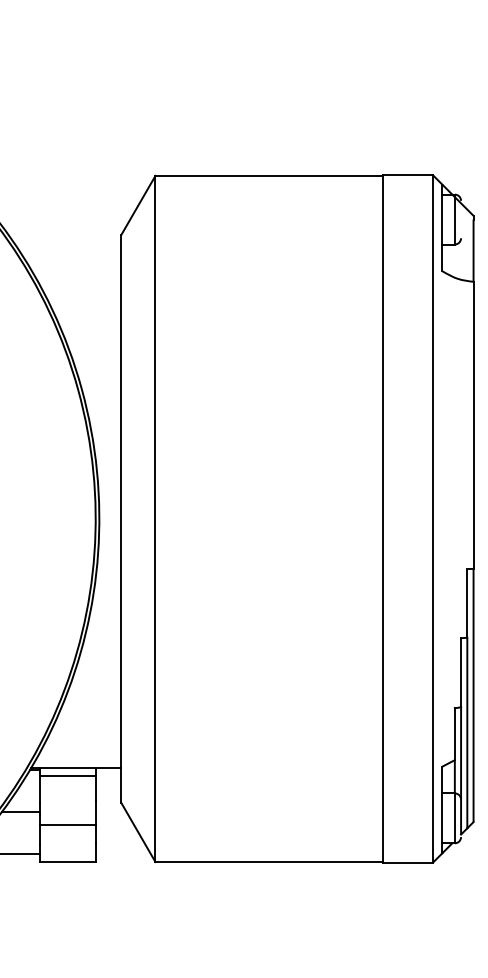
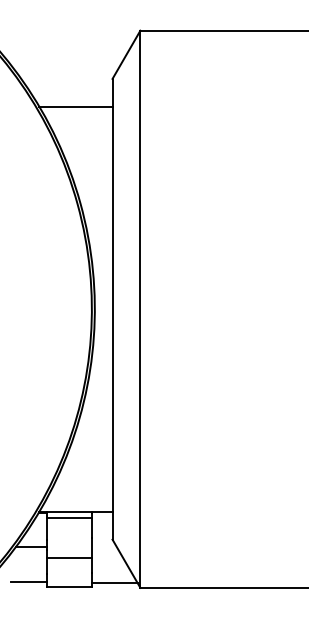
line: (75, 269) -> (75, 106), added
line: (124, 856) -> (115, 583), added

